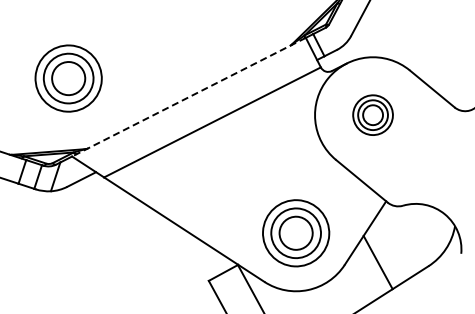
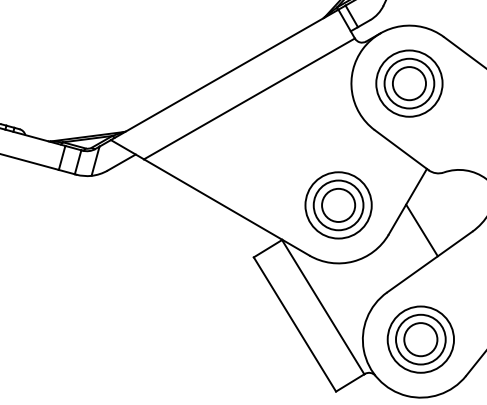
part: (68, 78) -> (103, 62), removed
line: (188, 97) -> (224, 75), dashed -> solid
part: (373, 115) -> (409, 83), size x1.67

